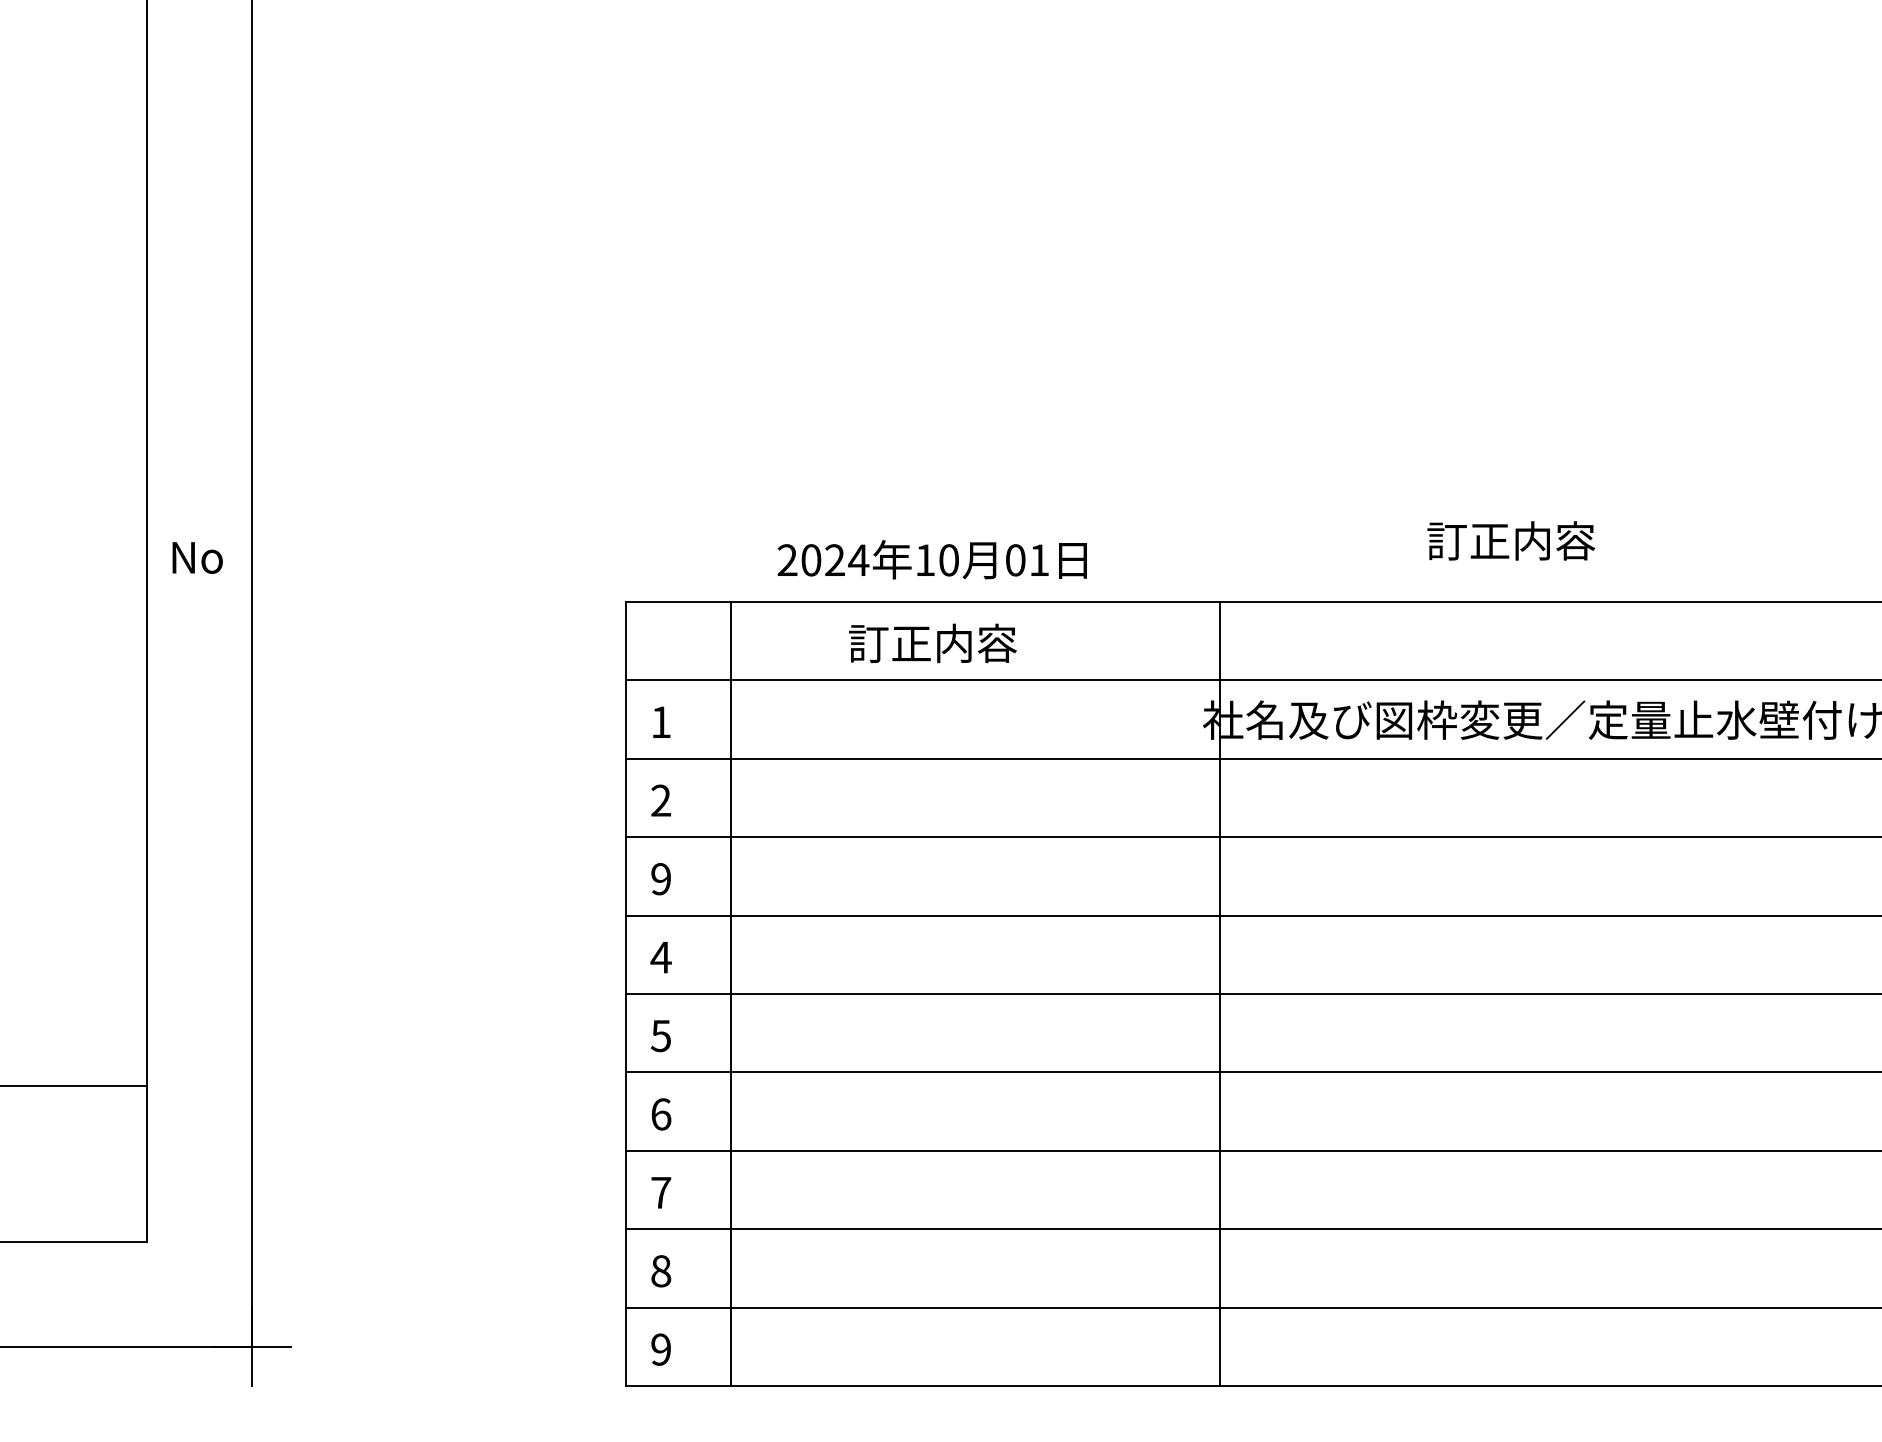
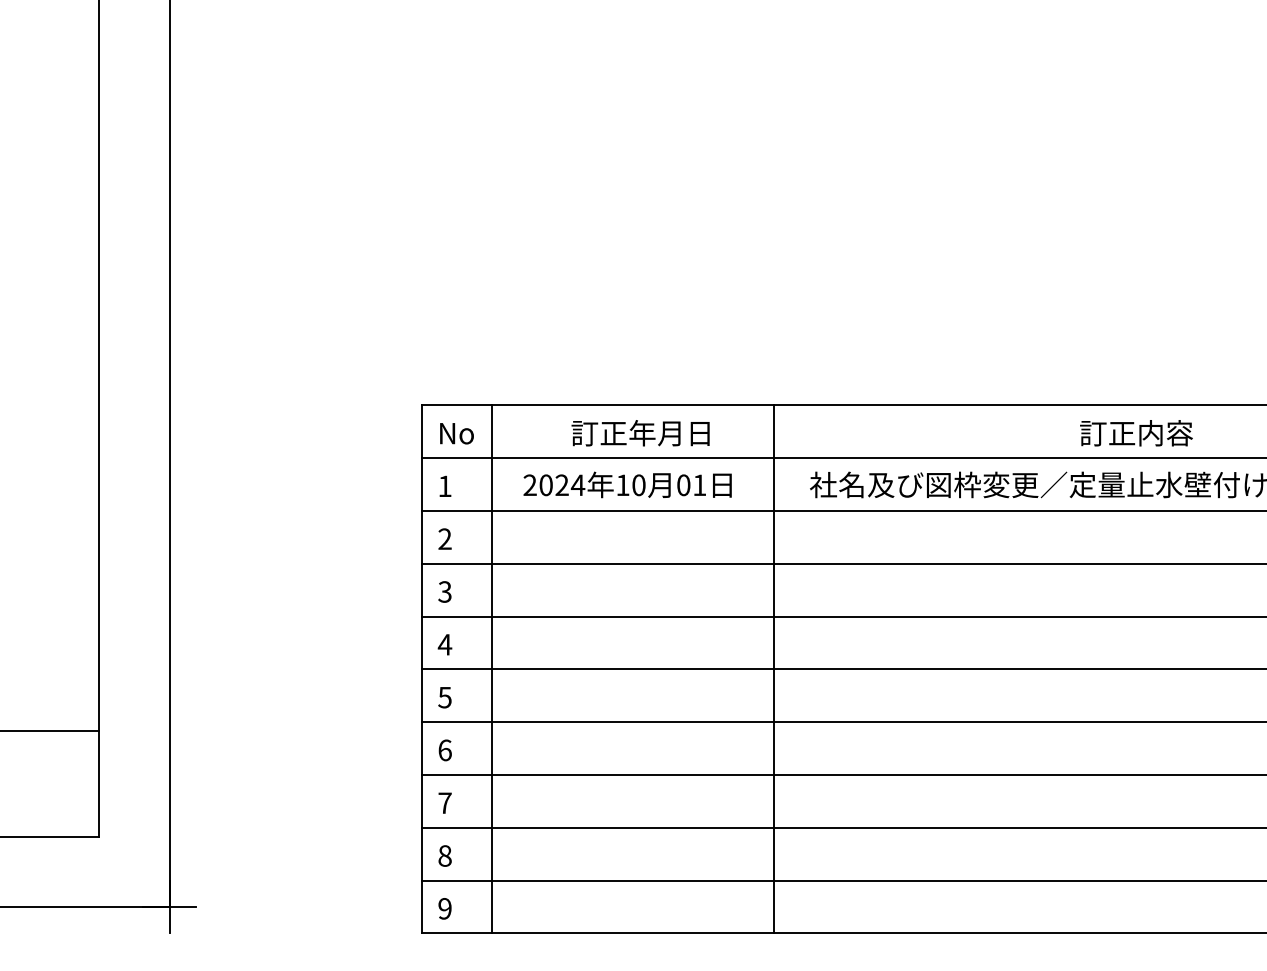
text: (1511, 541) -> (1136, 433), moved
text: (196, 557) -> (456, 433), moved
text: (932, 559) -> (627, 484), moved
text: (994, 643) -> (669, 433), 訂正内容 -> 訂正年月日
text: (660, 878) -> (444, 591), 9 -> 3
line: (1220, 994) -> (773, 669), moved

